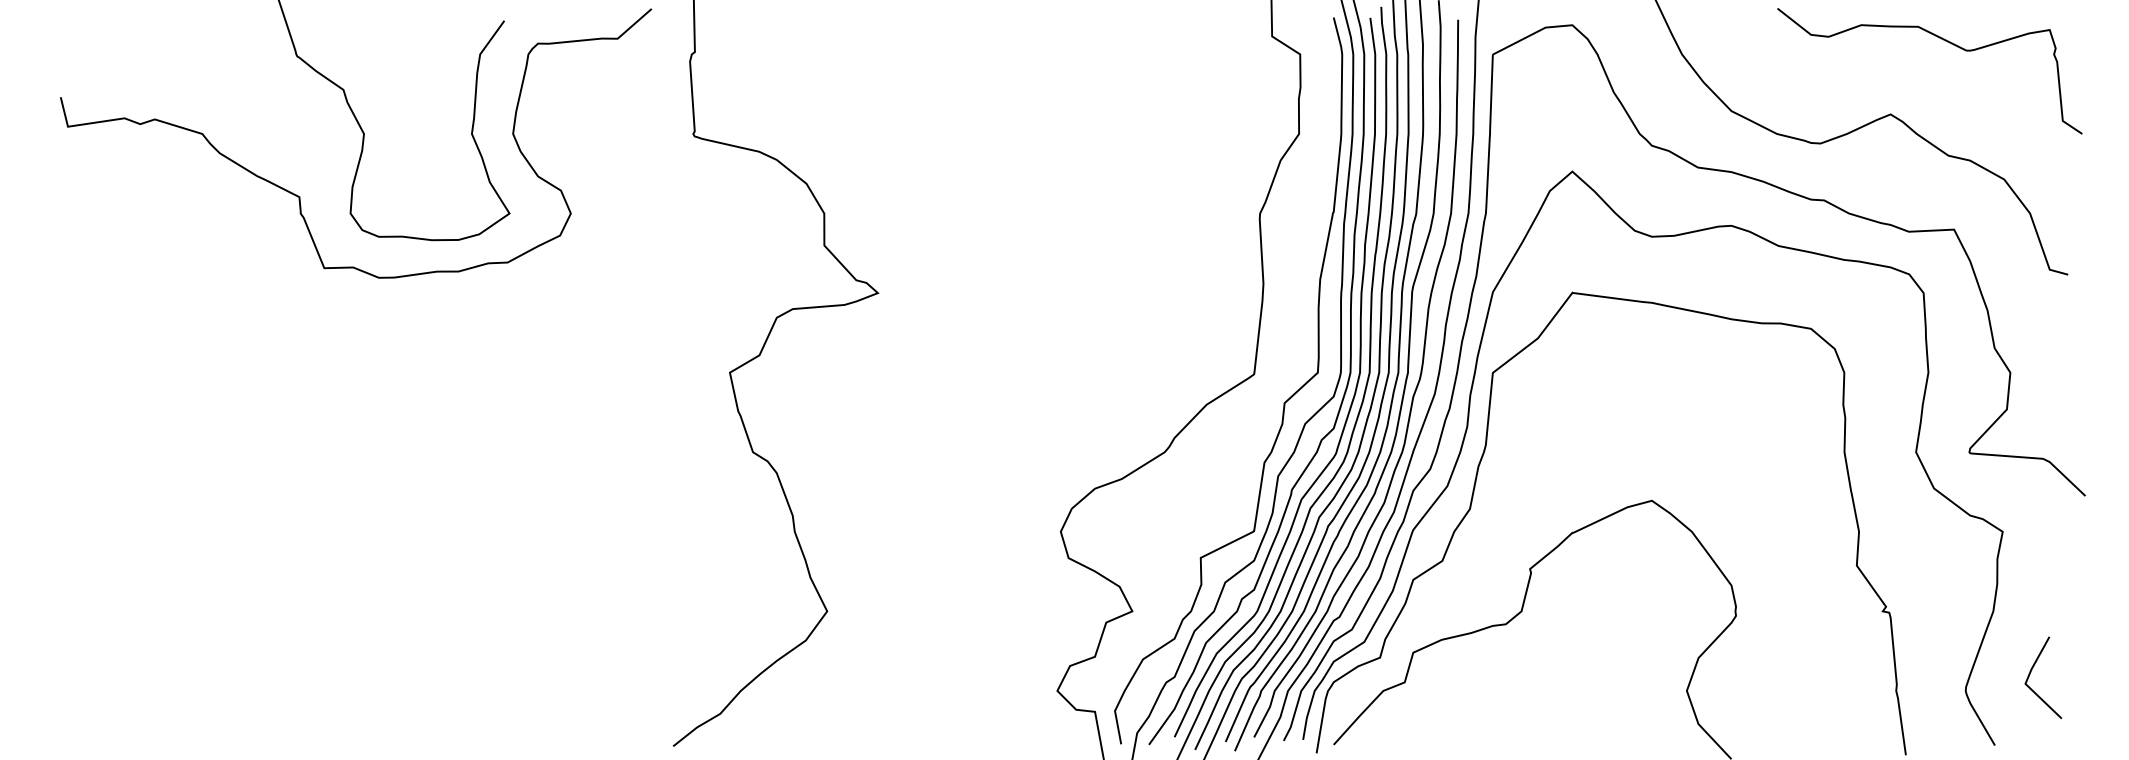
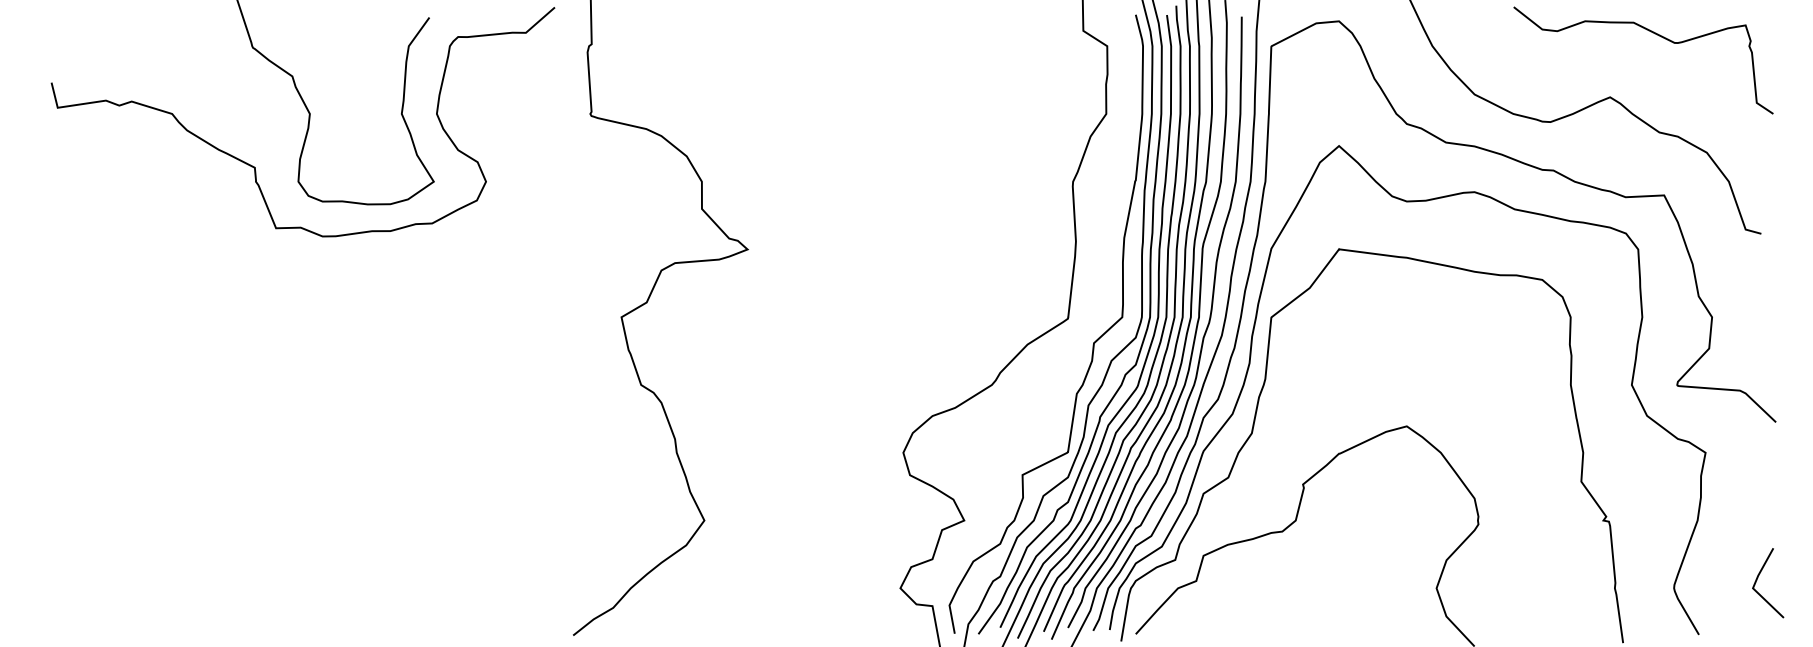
line: (2031, 672) -> (1758, 578), moved

